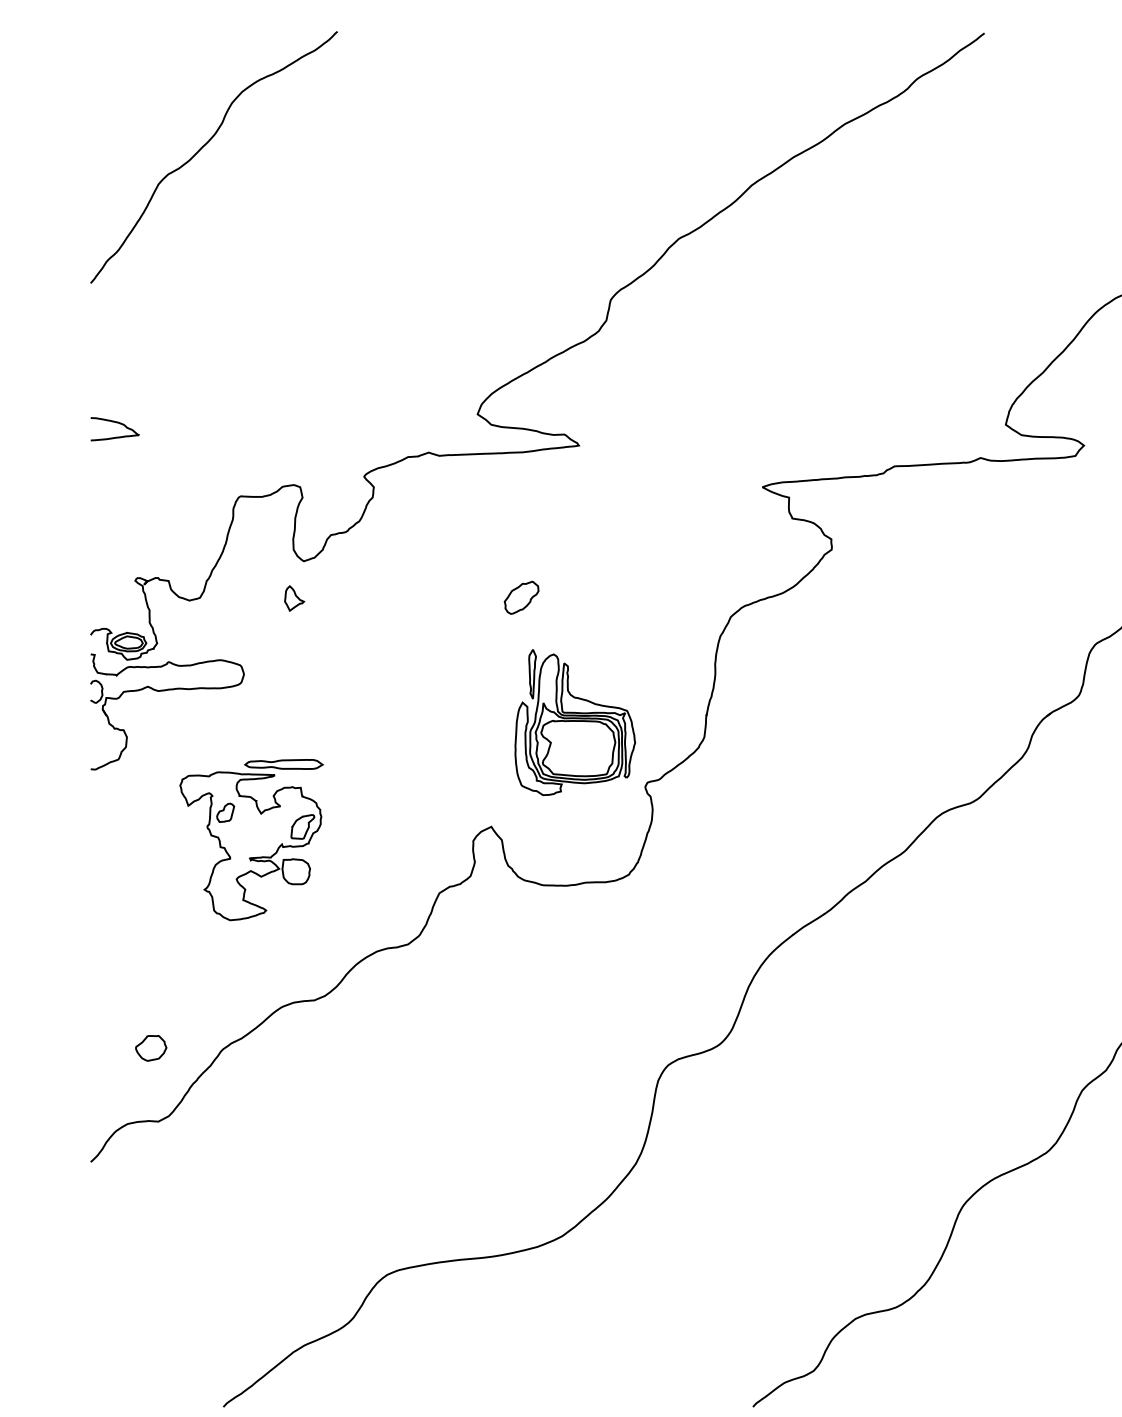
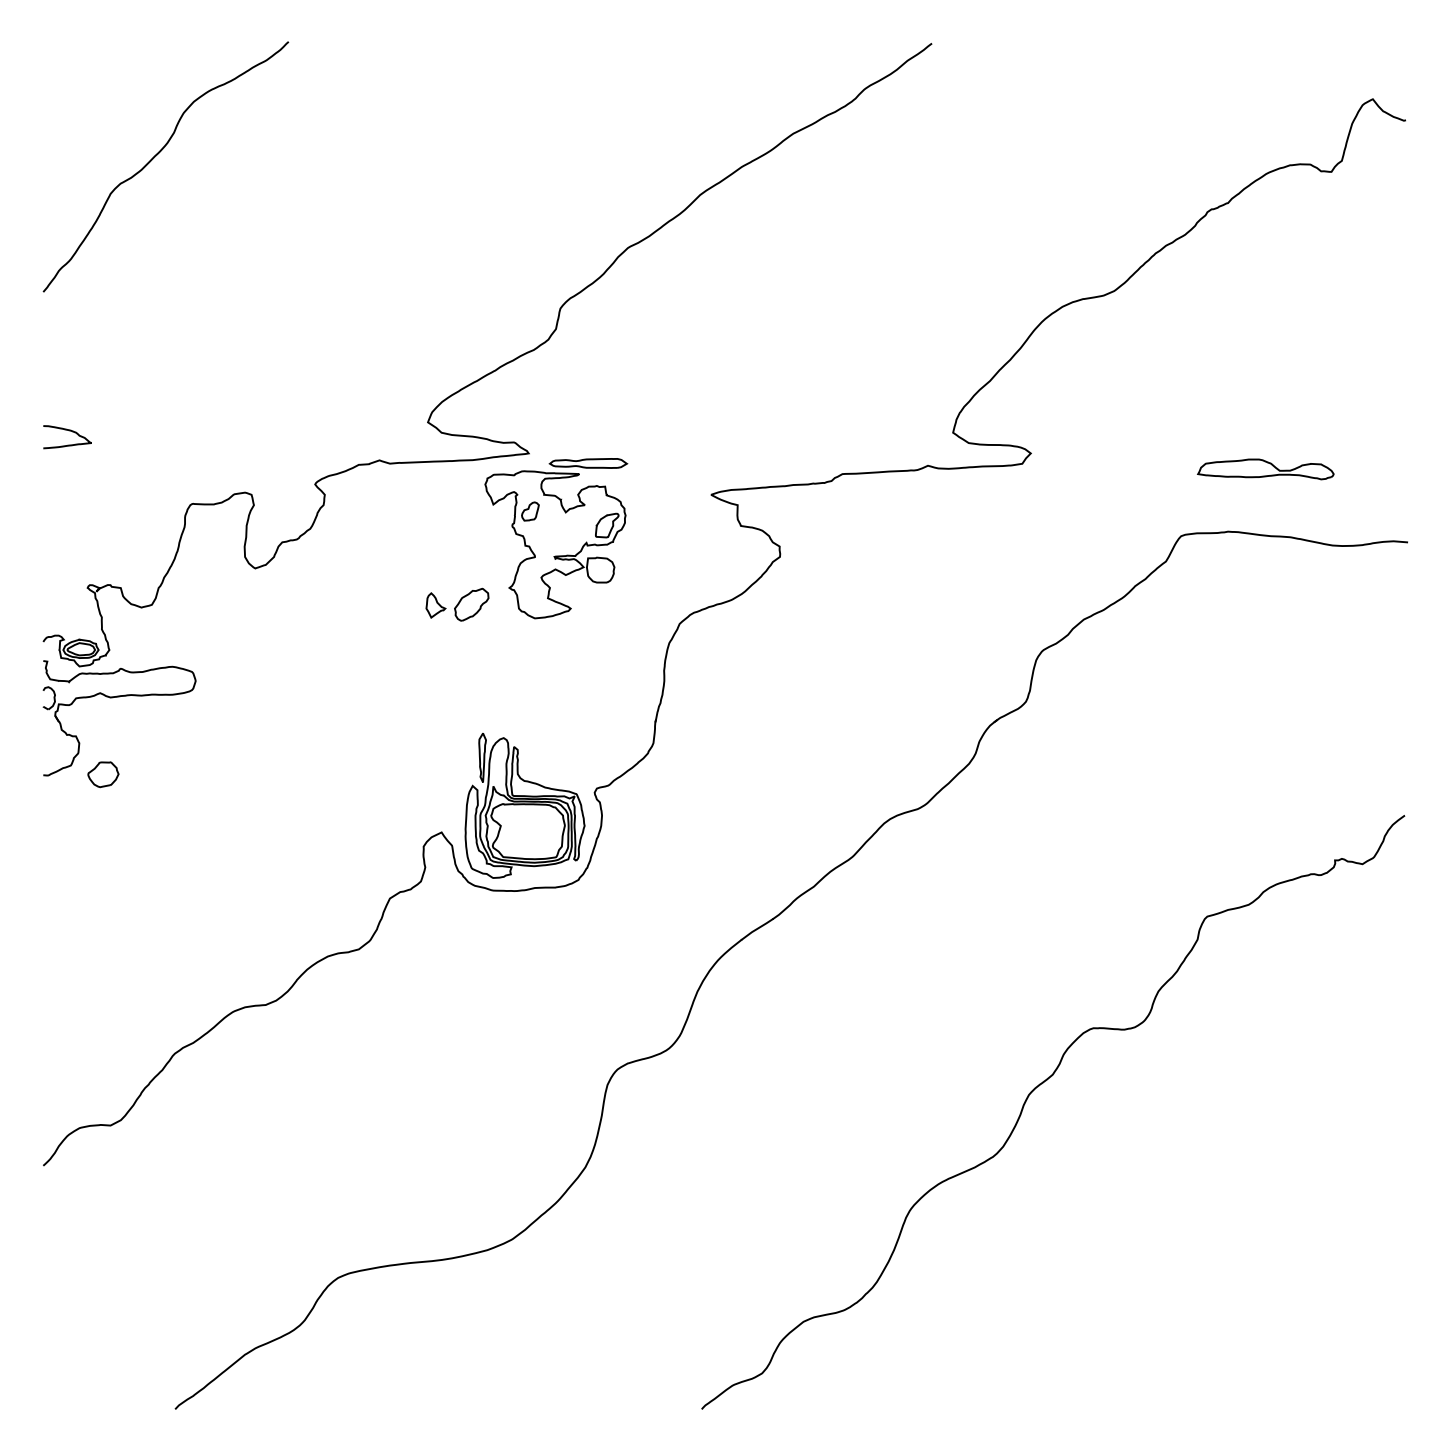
part: (294, 598) -> (435, 605), moved
part: (574, 722) -> (524, 805), moved
part: (251, 839) -> (556, 538), moved
part: (151, 1048) -> (103, 774), moved

